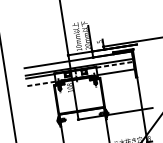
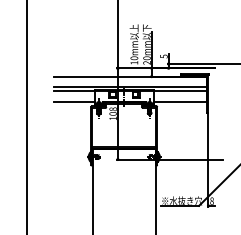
line: (115, 64) -> (180, 91), dashed -> solid
line: (41, 84) -> (74, 102), dashed -> solid

